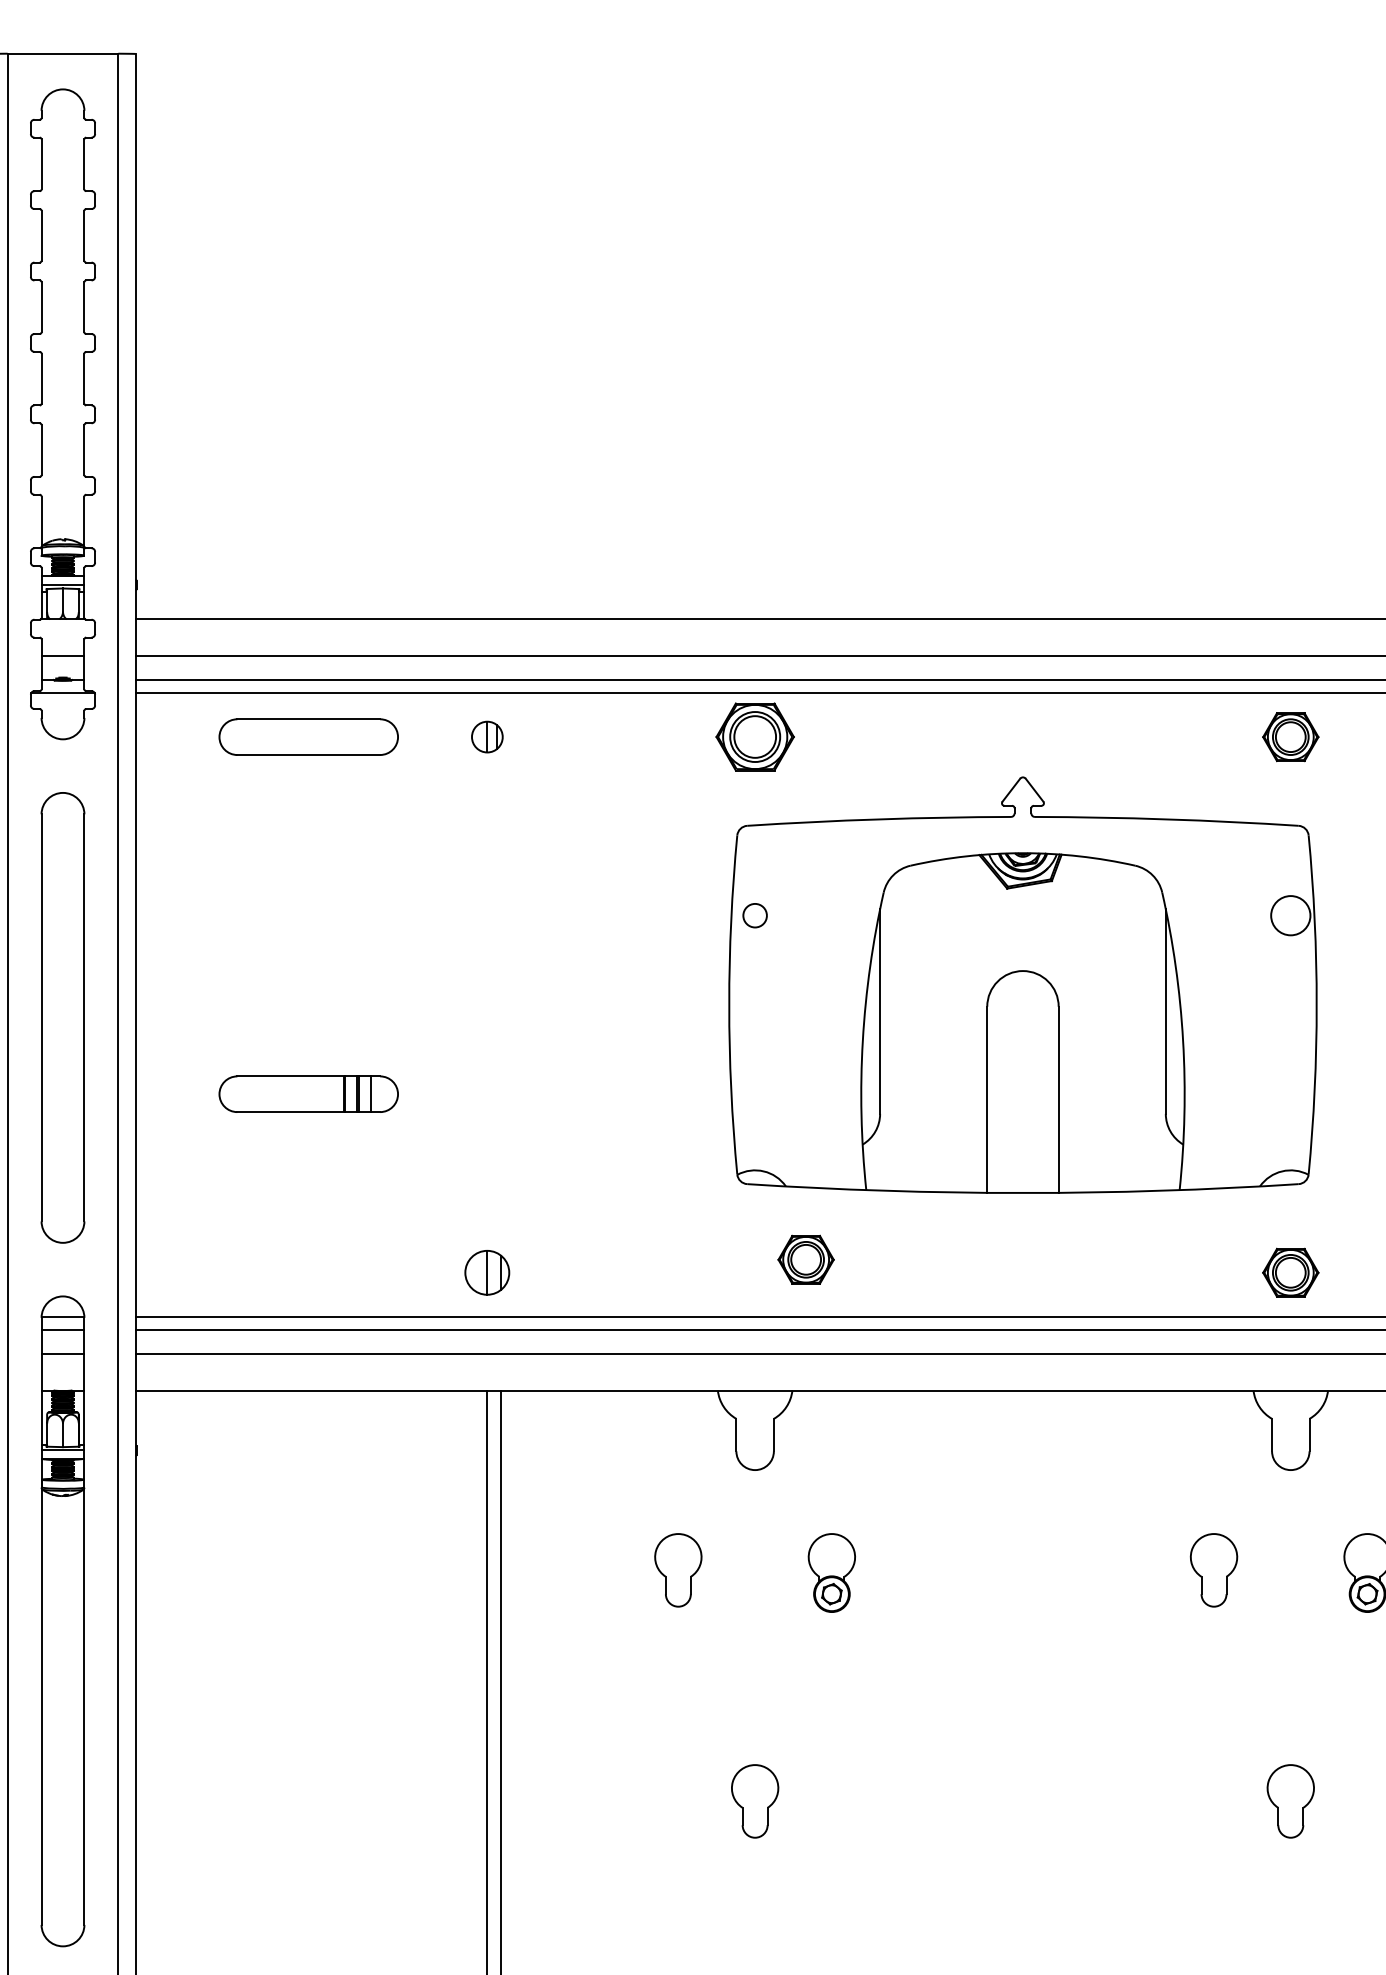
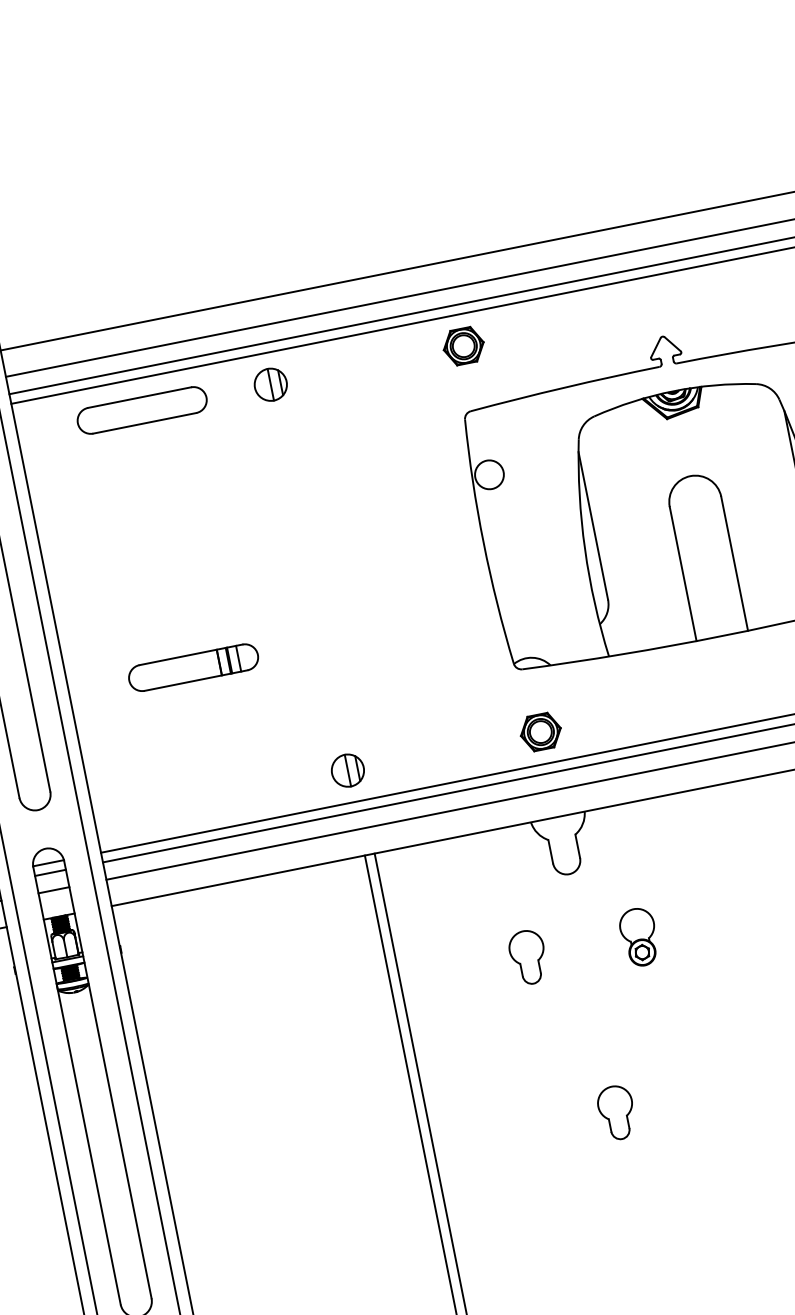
part: (487, 736) -> (270, 384), size x1.43
part: (754, 737) -> (463, 346), size x0.71
circle: (754, 915) -> (488, 474), size x1.67
part: (805, 1259) -> (540, 731), moved

